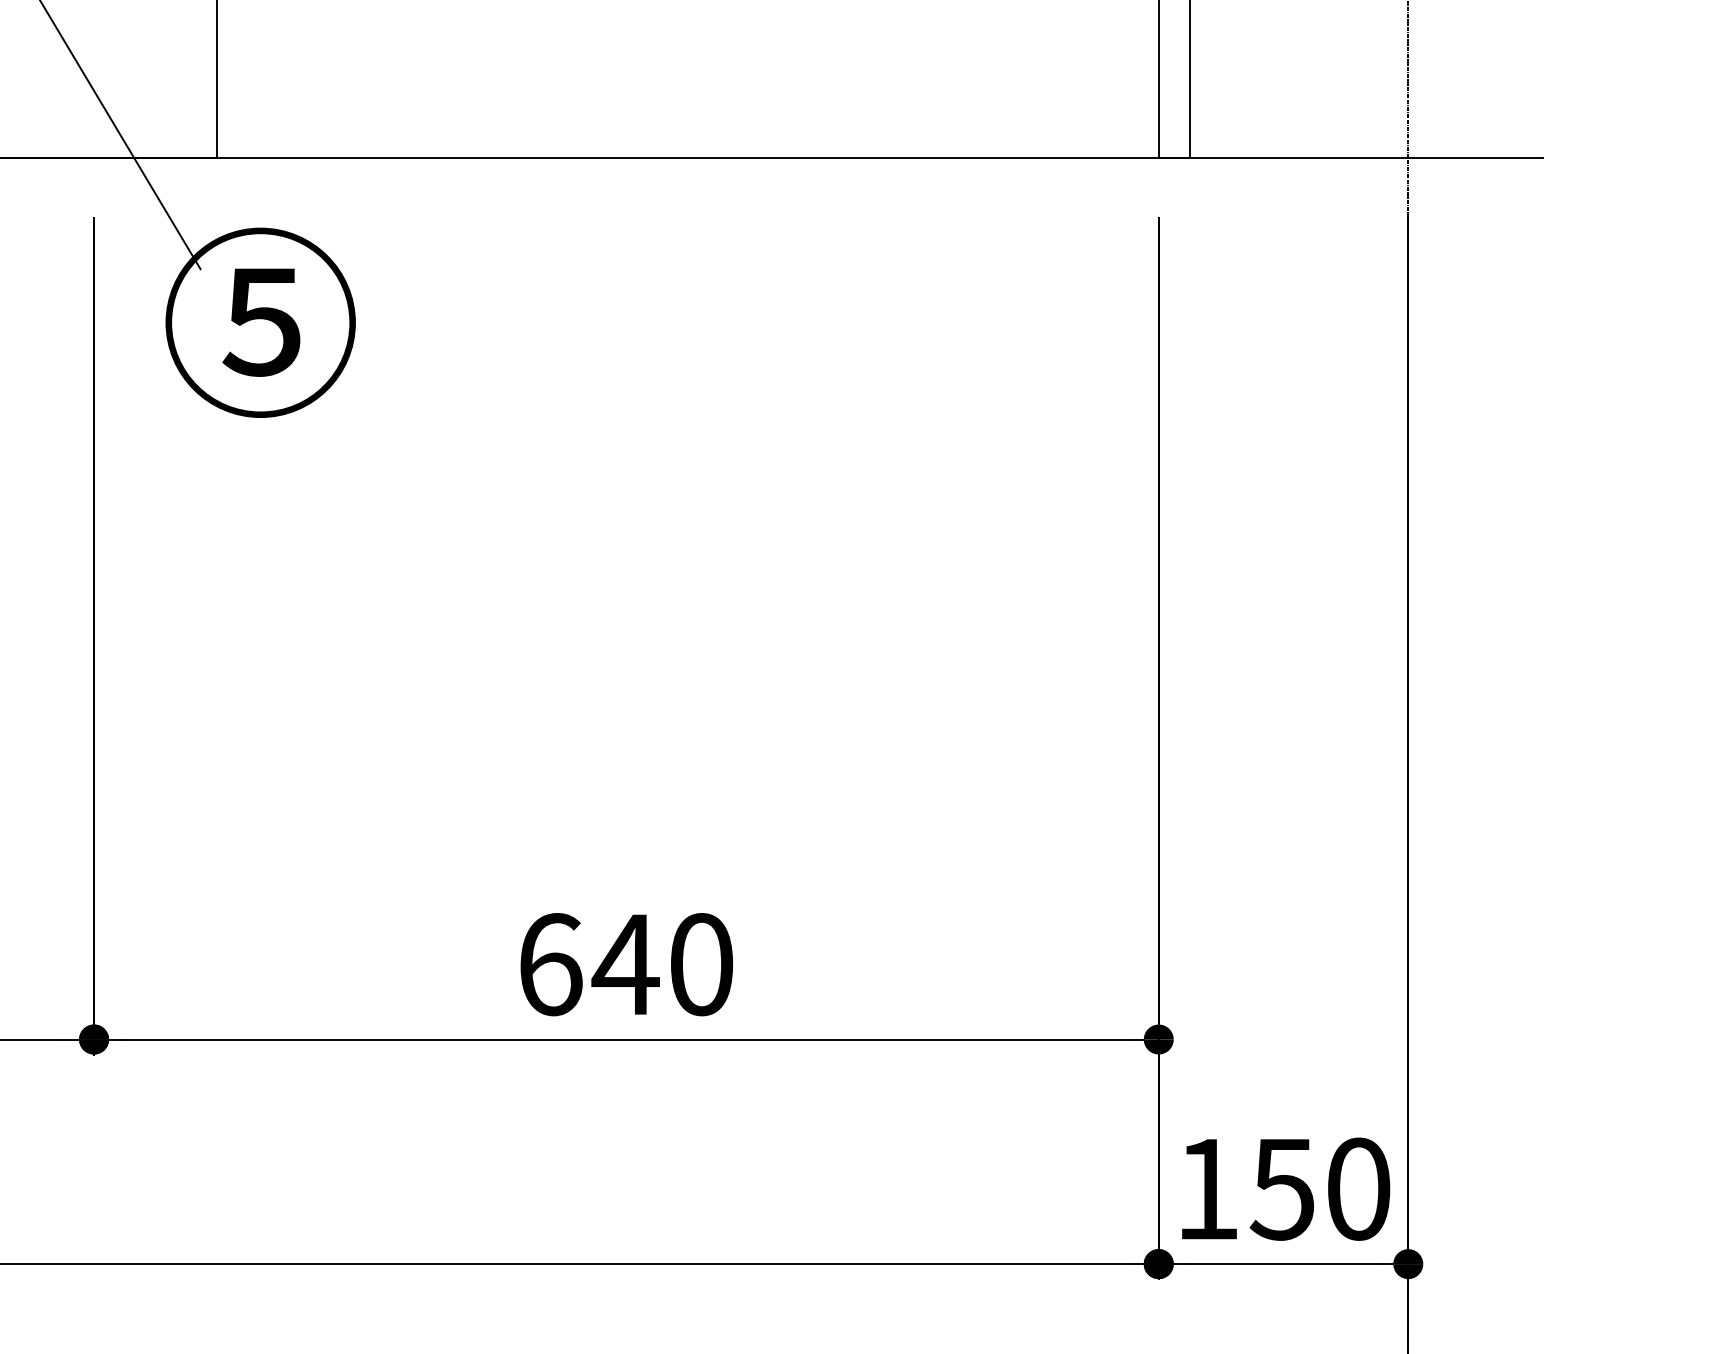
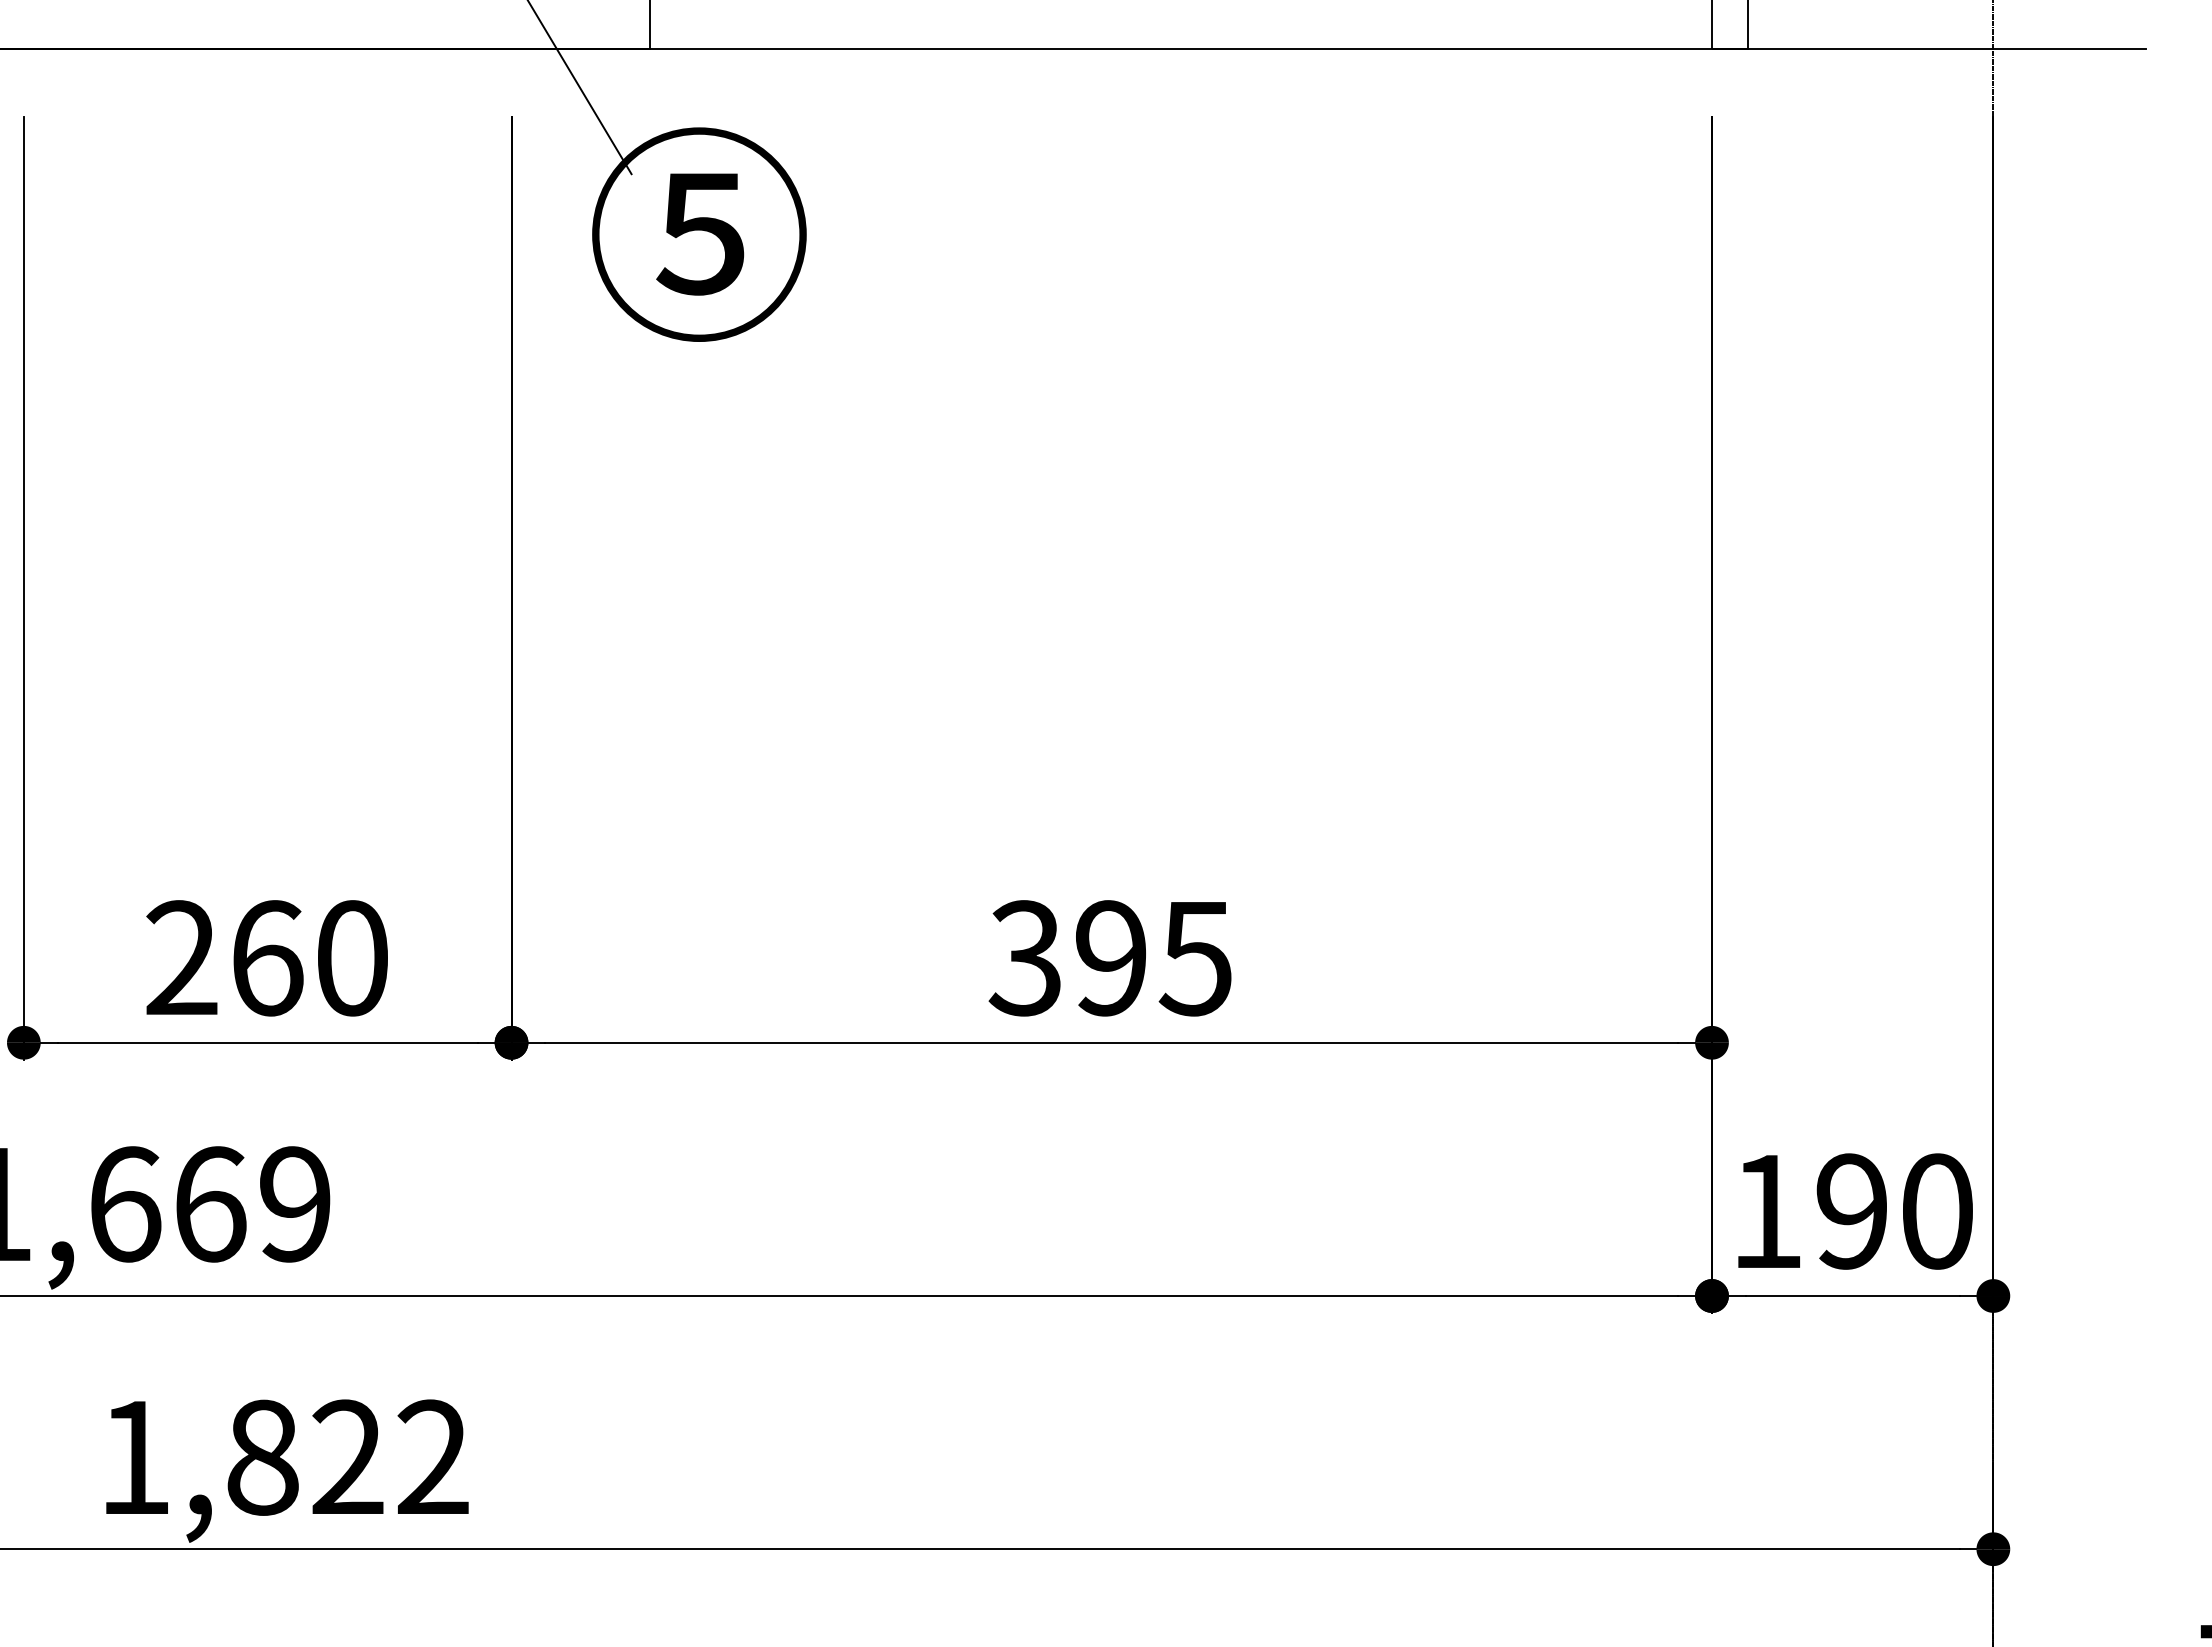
text: (624, 964) -> (1109, 958), 640 -> 395
text: (1281, 1189) -> (1850, 1211), 150 -> 190

